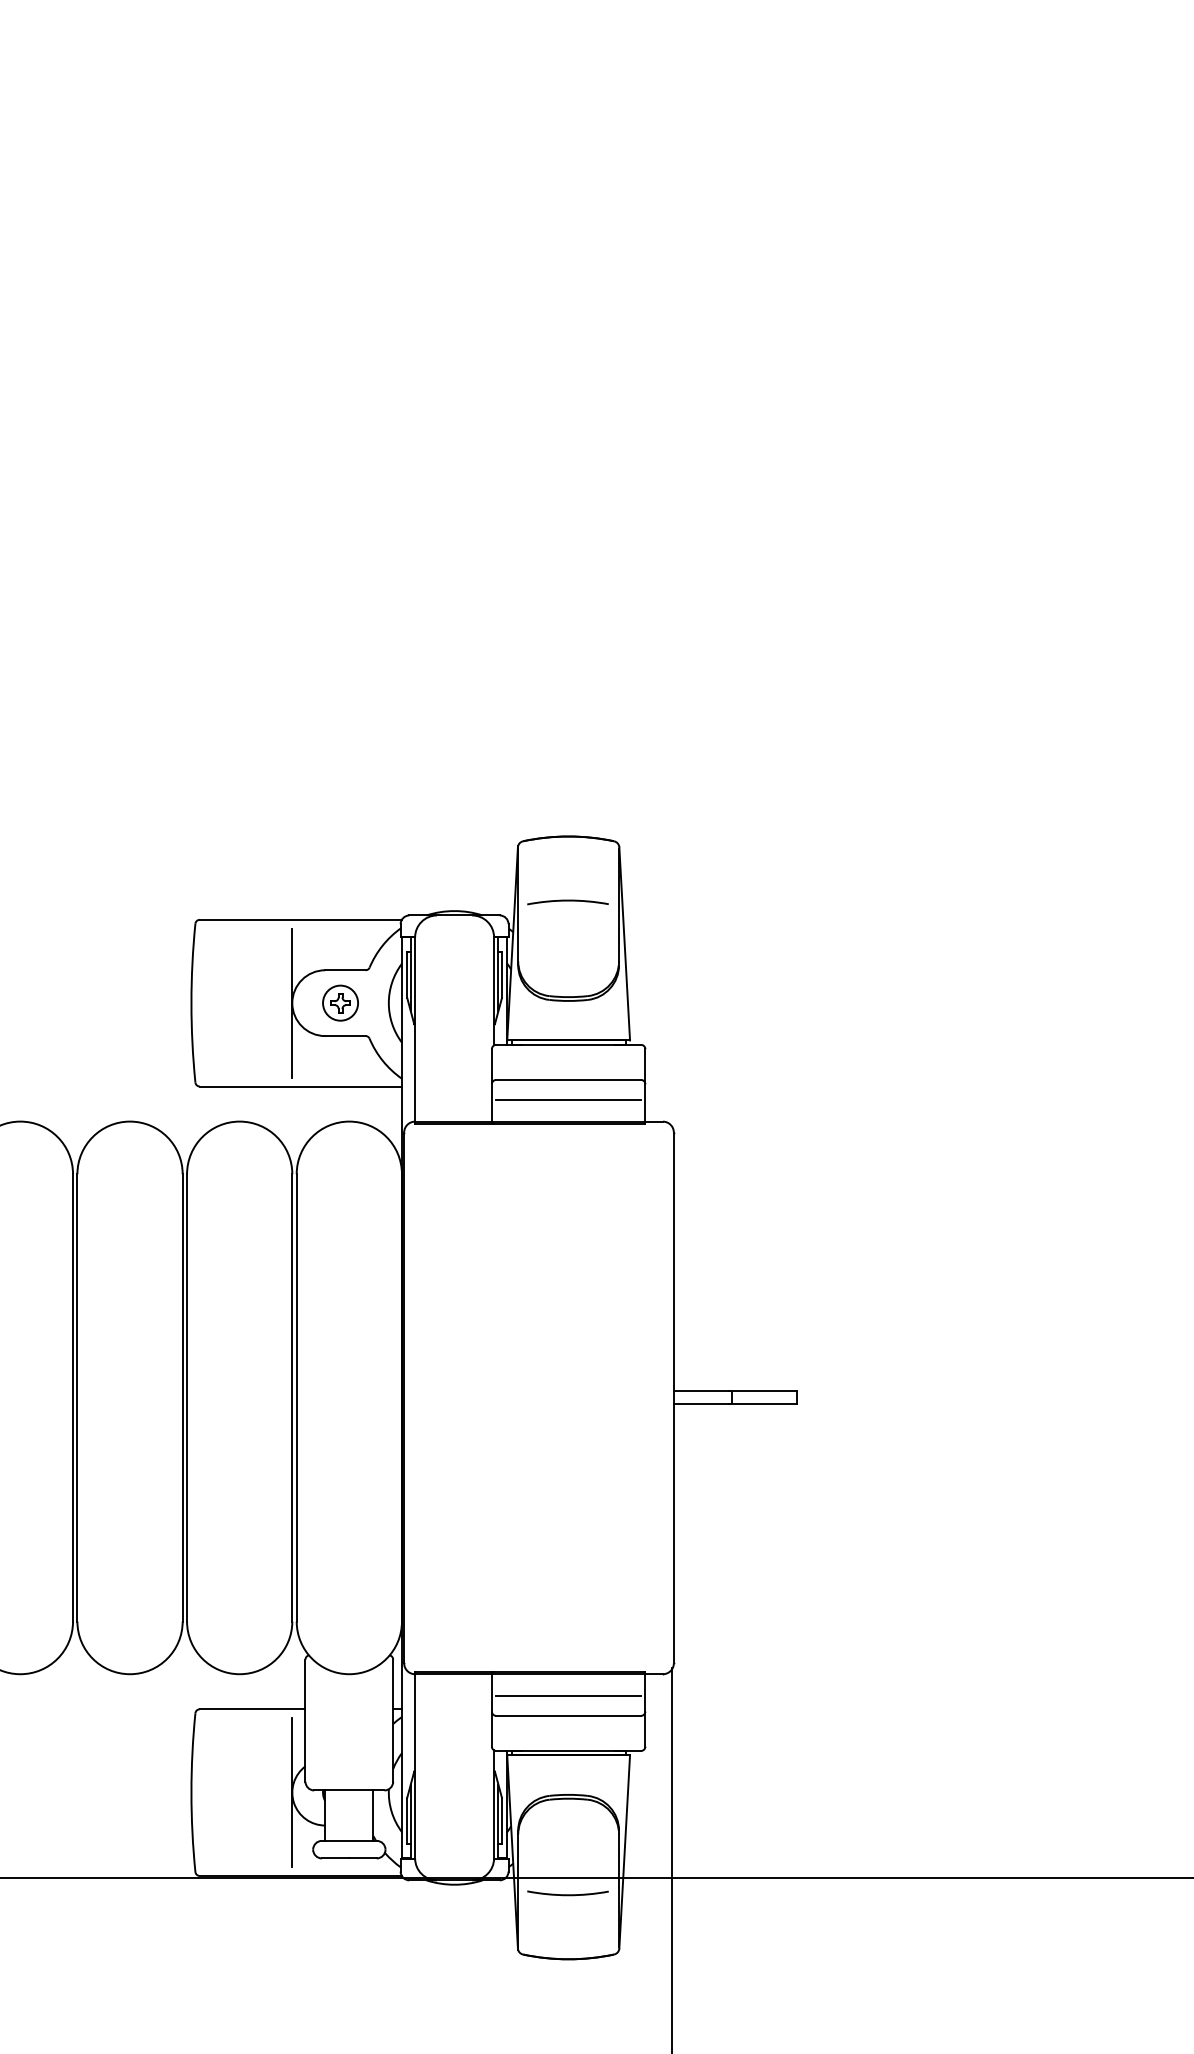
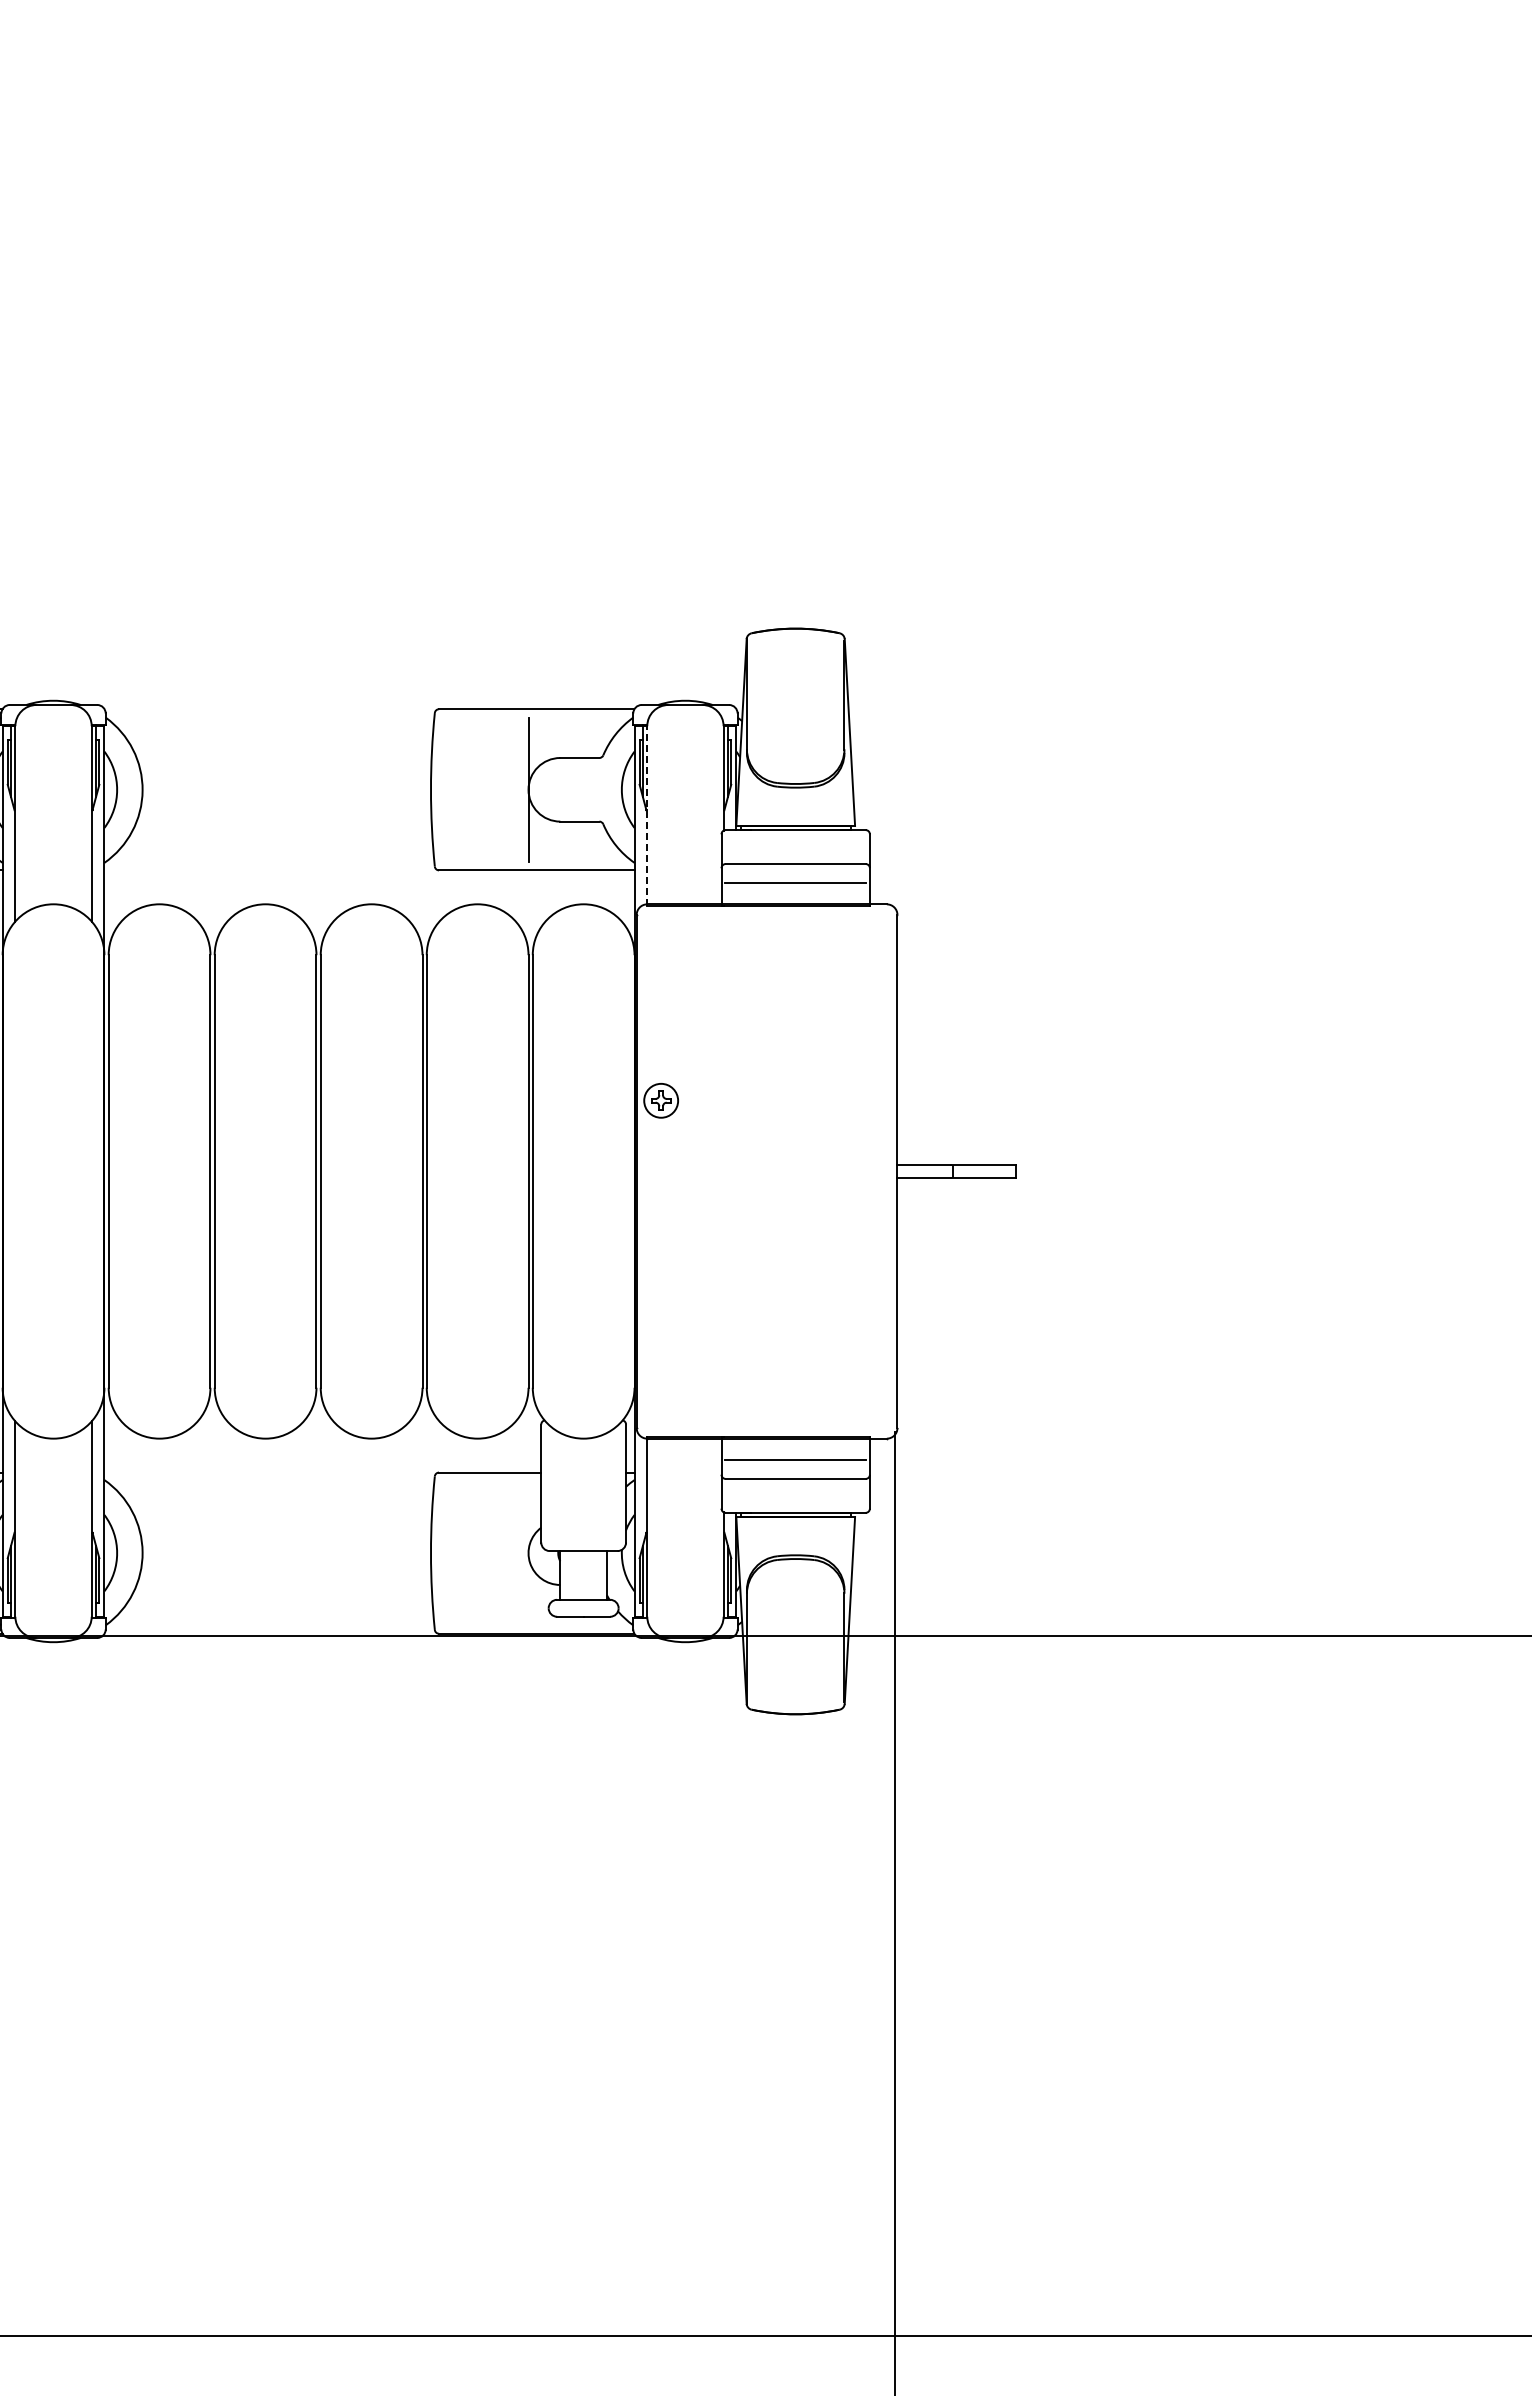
arc: (567, 901) -> (794, 691), removed
part: (339, 1002) -> (660, 1100), moved
line: (415, 1029) -> (647, 815), solid -> dashed
line: (292, 1792) -> (528, 1553), removed
arc: (567, 1894) -> (794, 1651), removed

